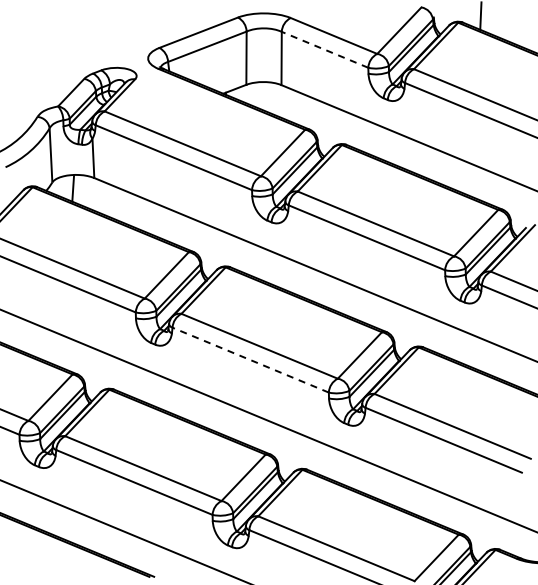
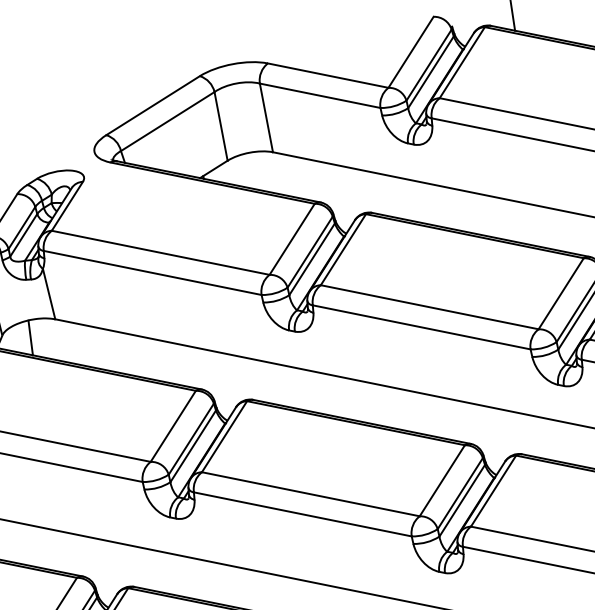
line: (325, 49) -> (320, 95), dashed -> solid
line: (250, 360) -> (302, 514), dashed -> solid

